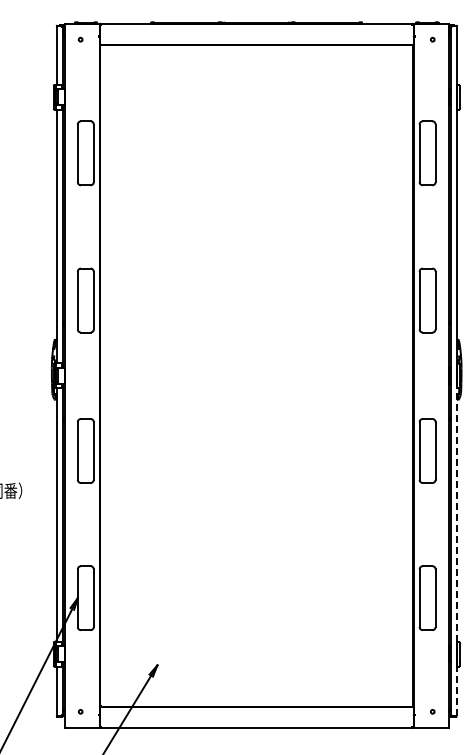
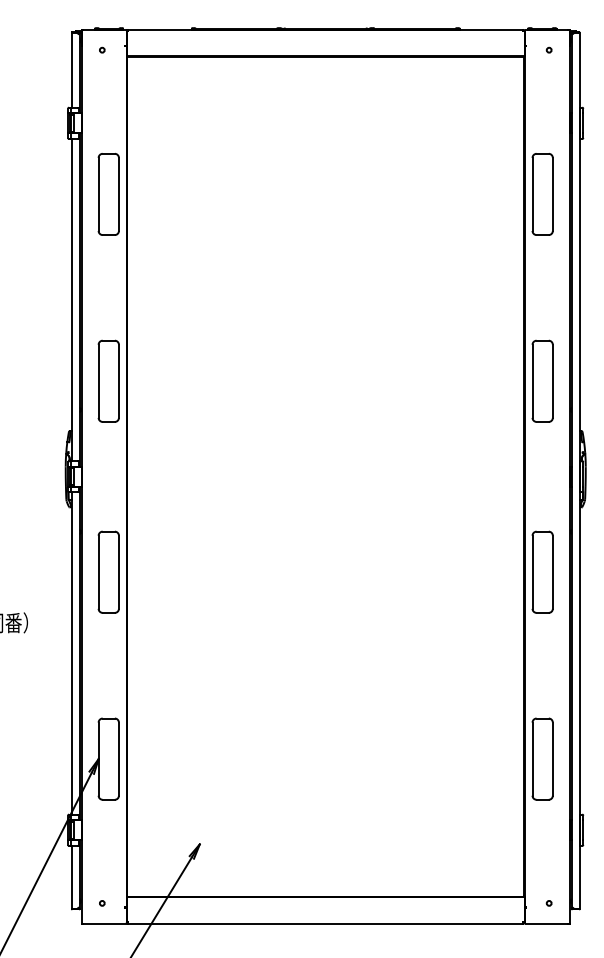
line: (456, 514) -> (579, 652), dashed -> solid
line: (456, 691) -> (579, 877), dashed -> solid

